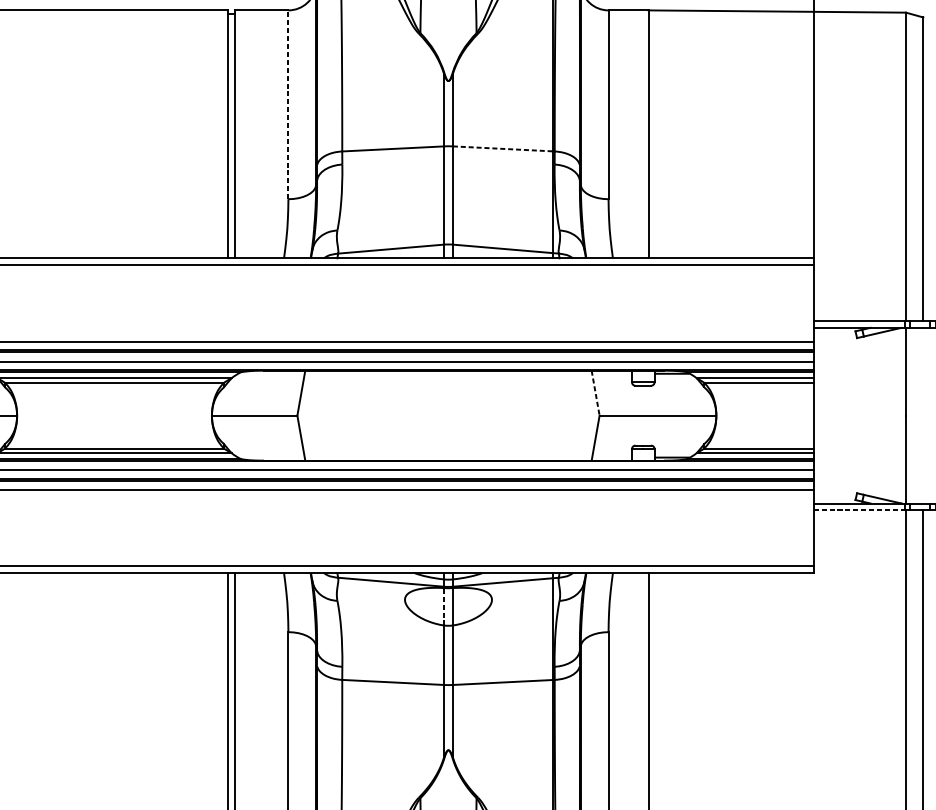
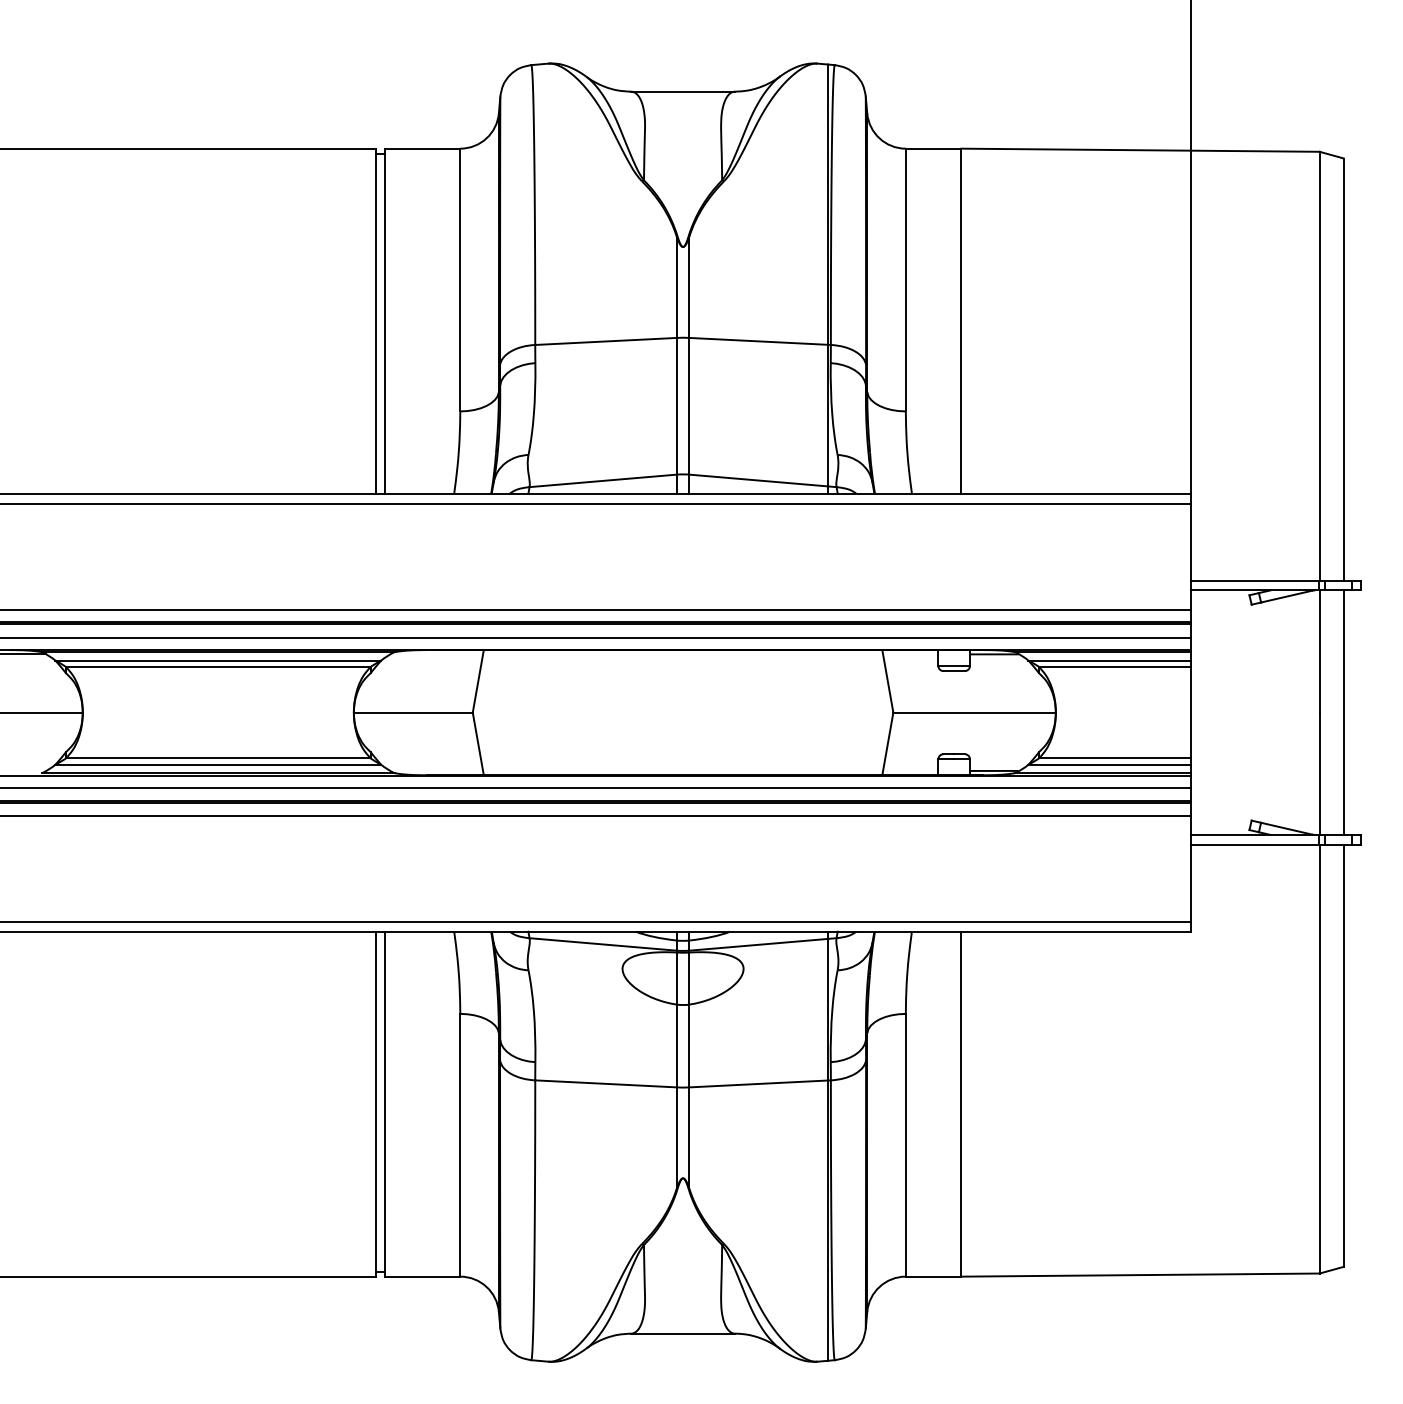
line: (288, 104) -> (460, 279), dashed -> solid
line: (502, 148) -> (758, 341), dashed -> solid
line: (595, 393) -> (887, 681), dashed -> solid
line: (923, 415) -> (1343, 712), added
line: (859, 510) -> (1255, 844), dashed -> solid
line: (443, 606) -> (676, 978), dashed -> solid

